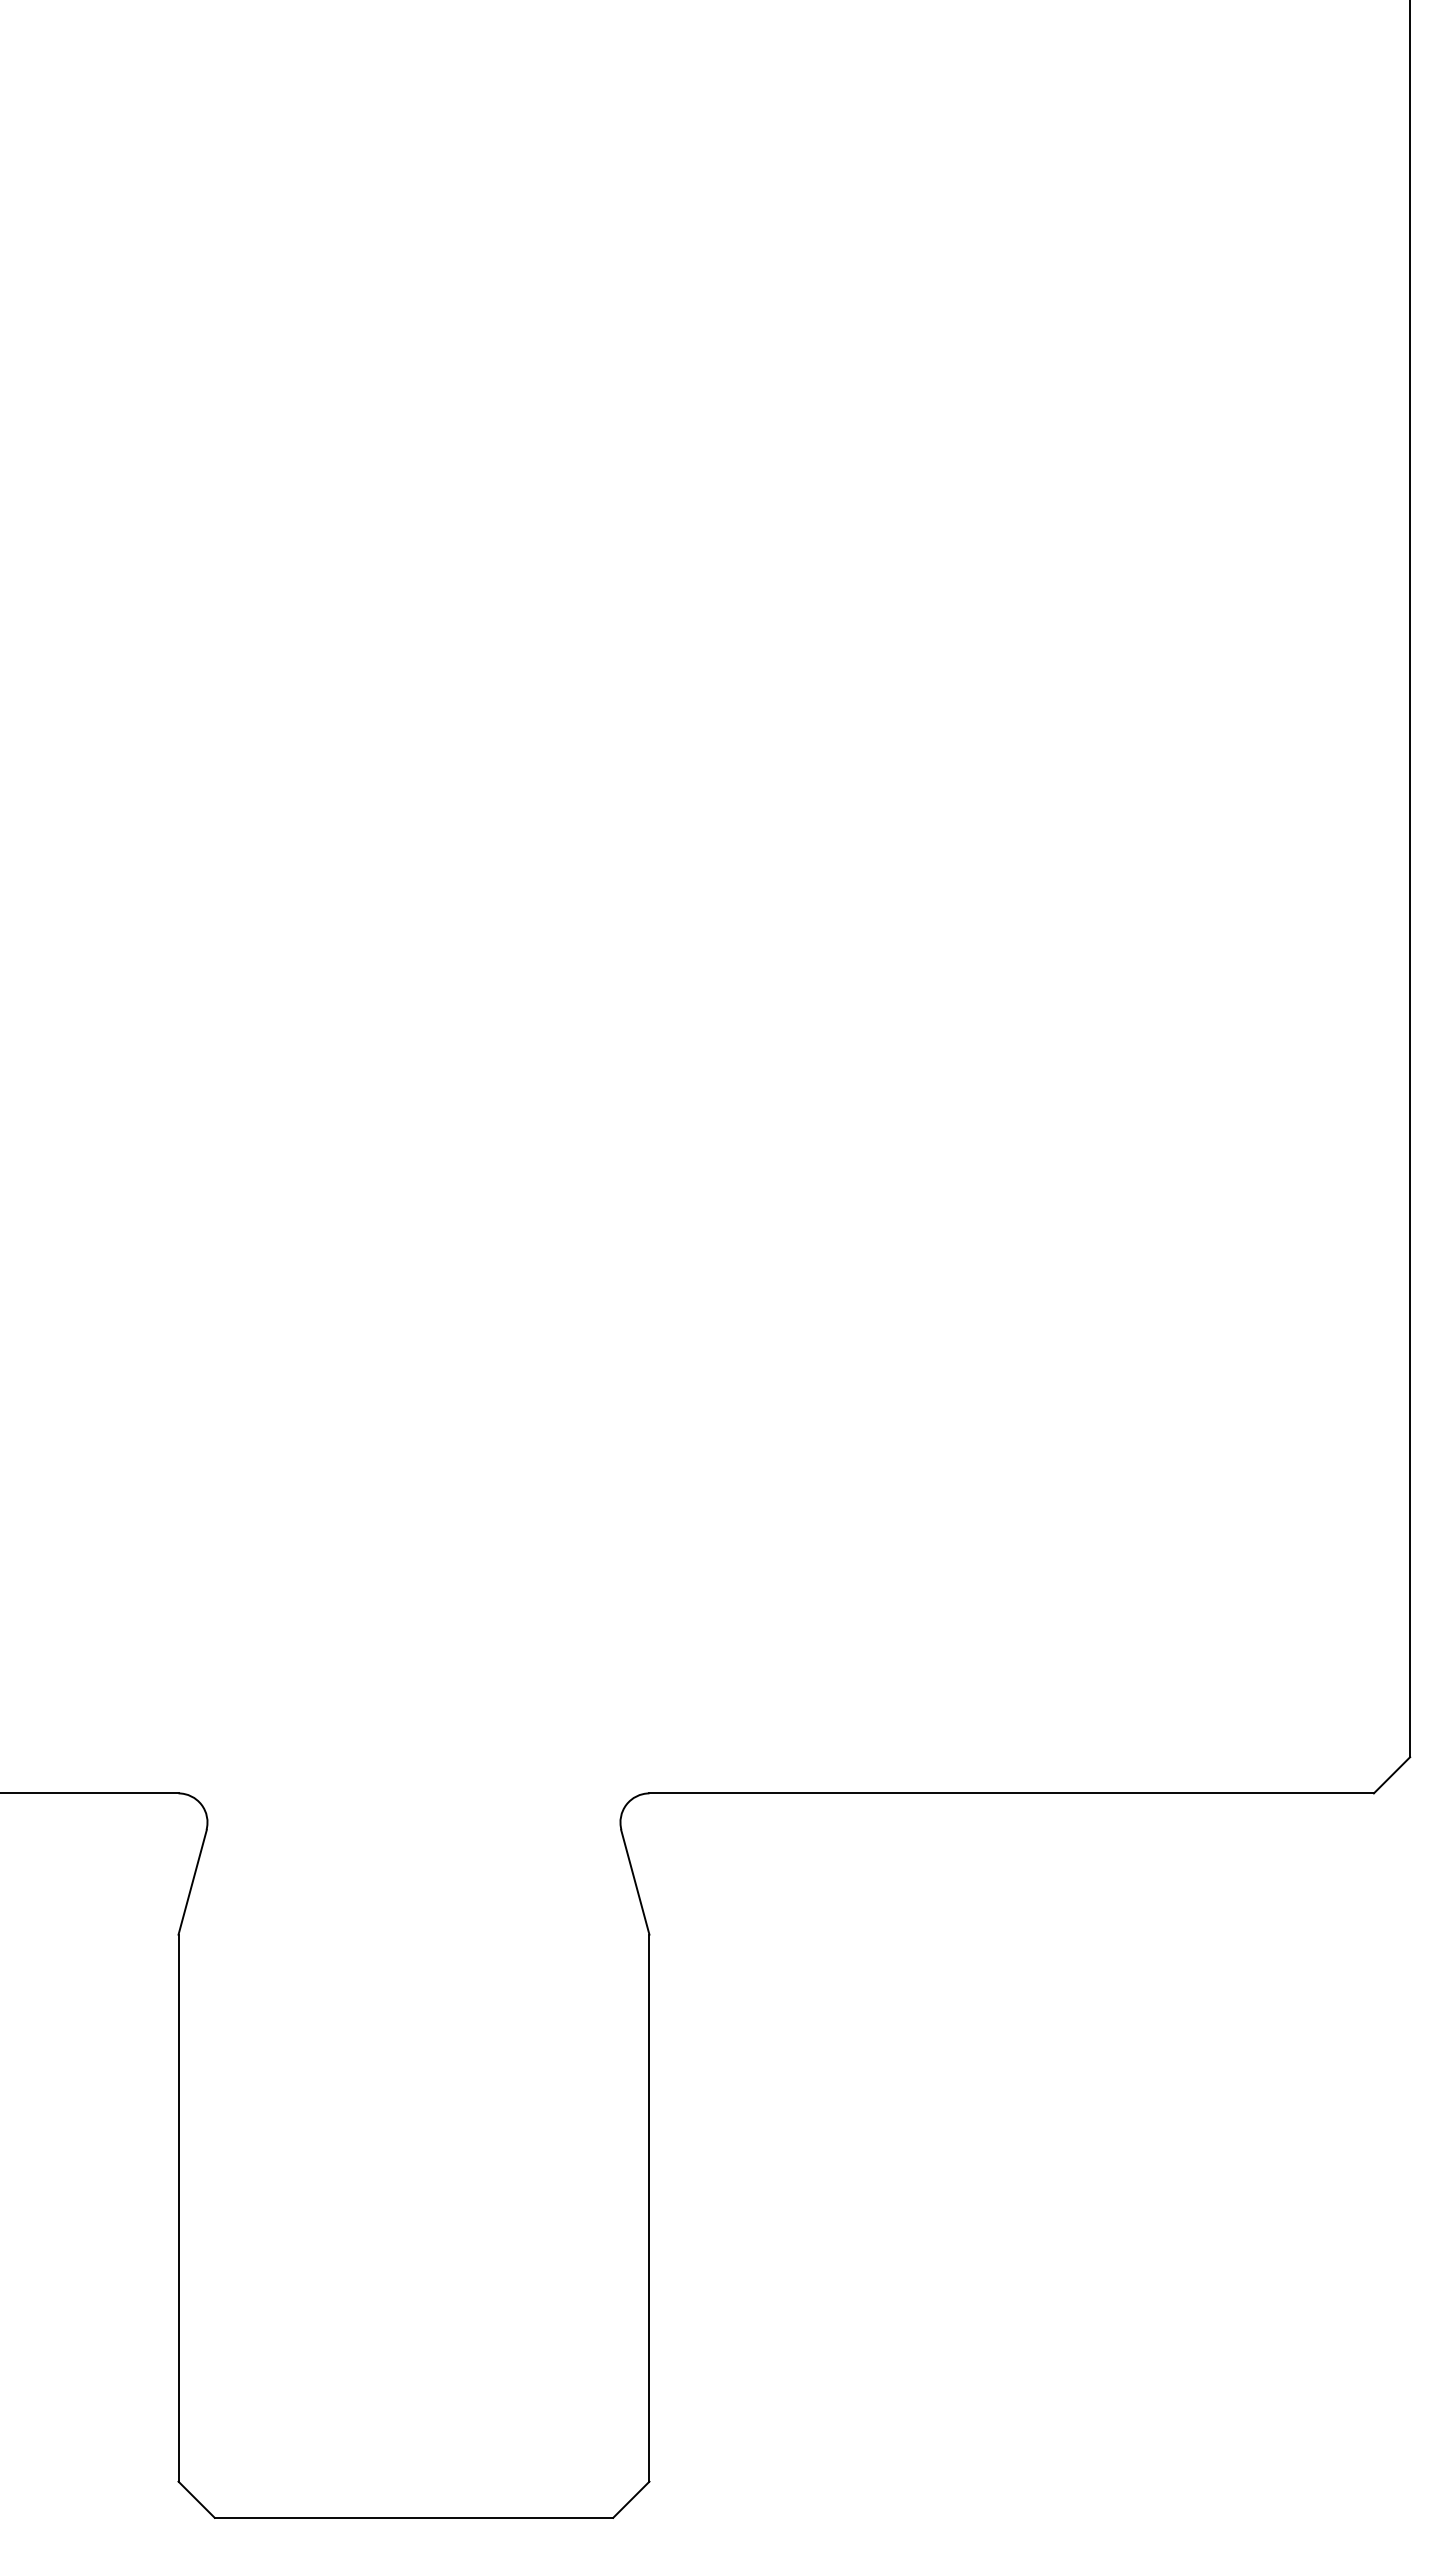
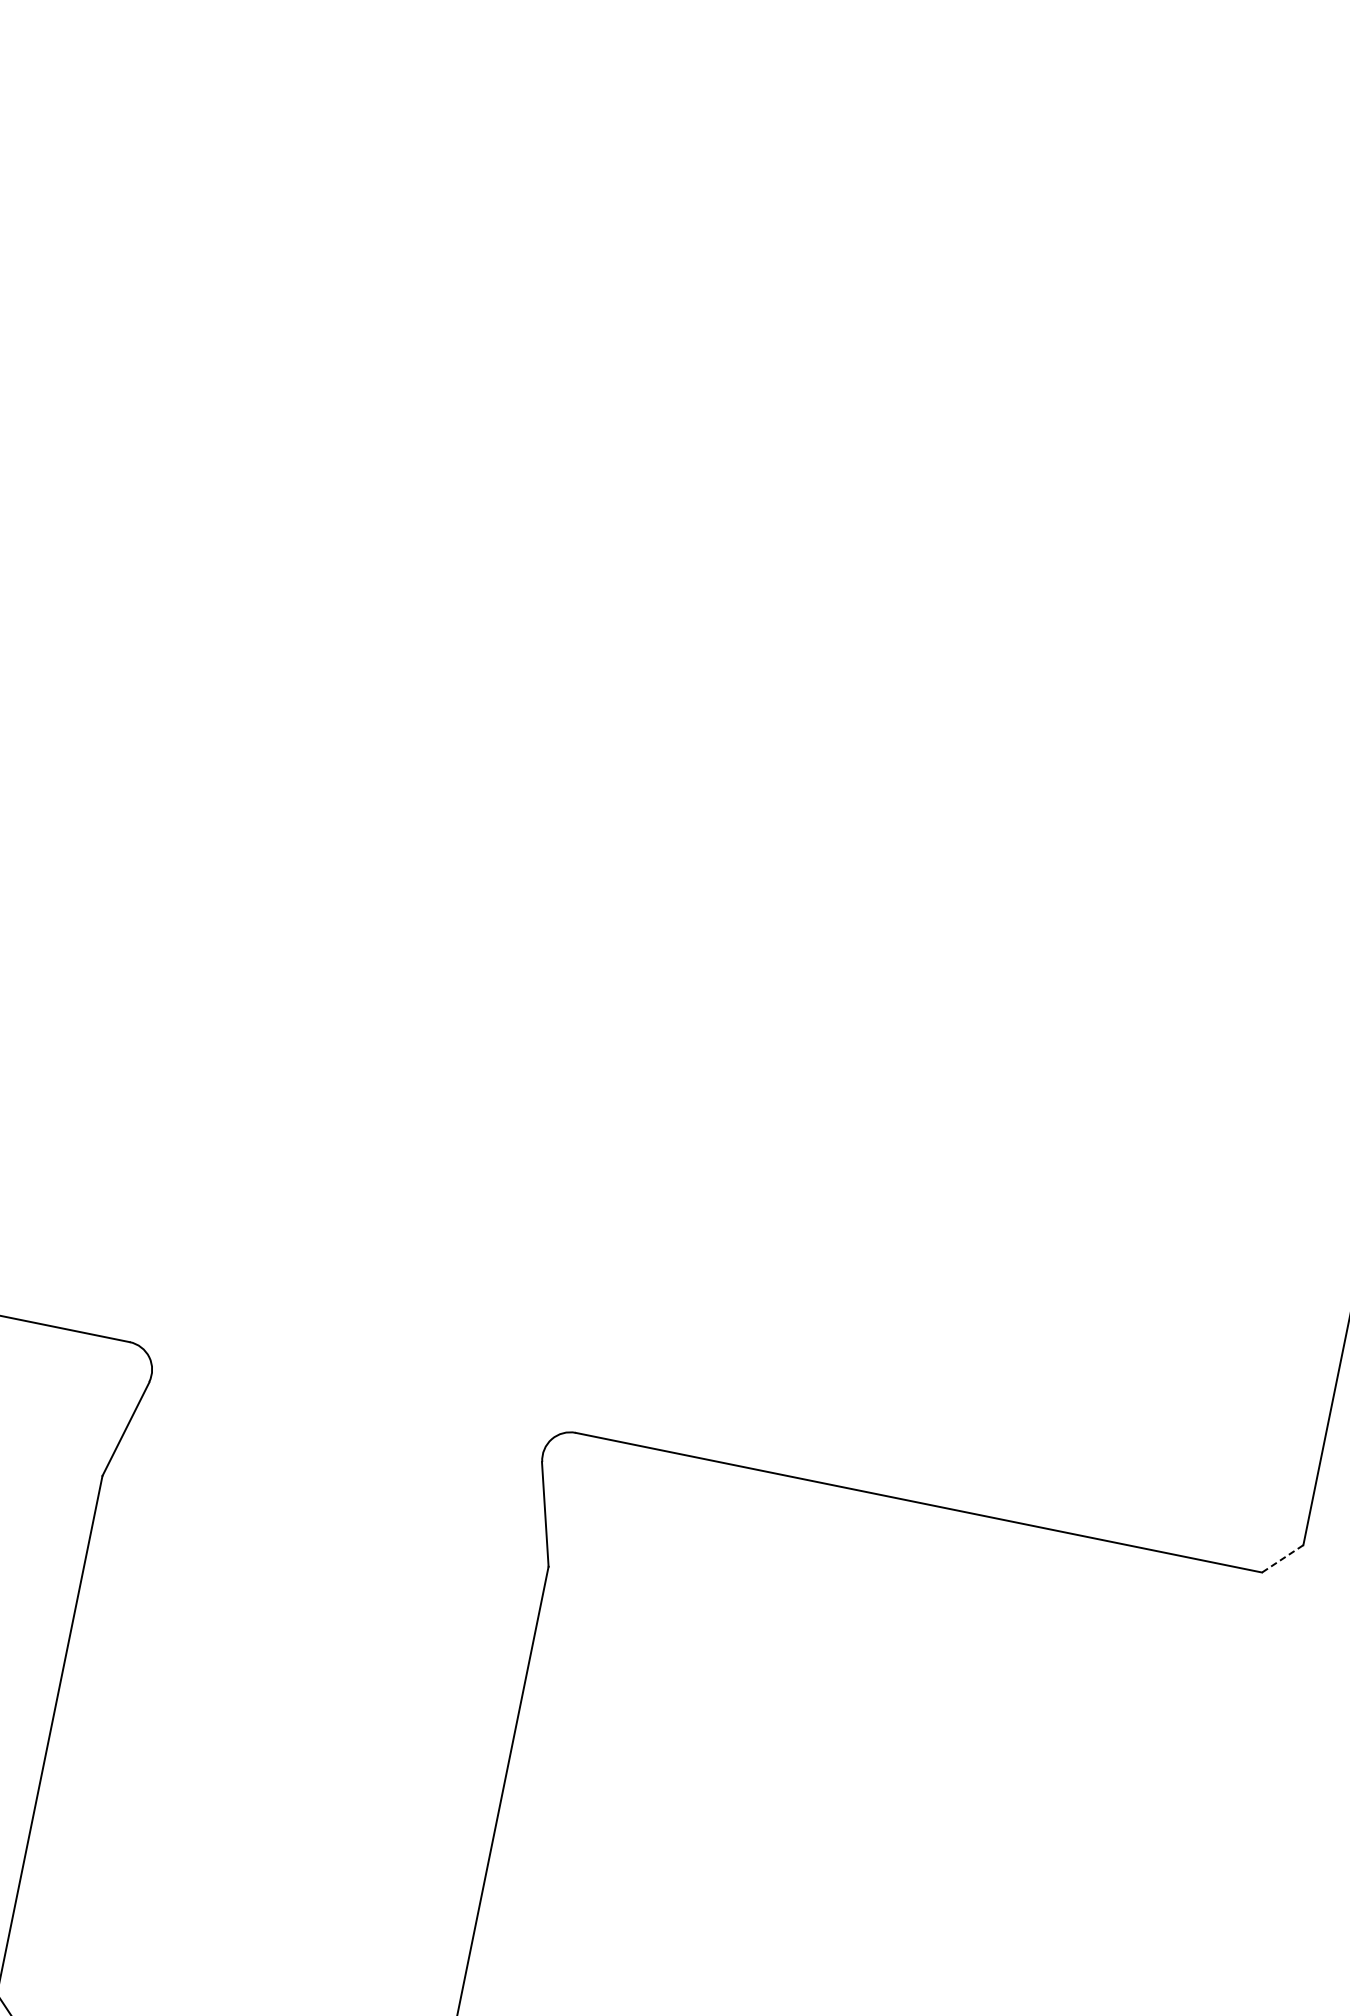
line: (1392, 1775) -> (1283, 1559), solid -> dashed

